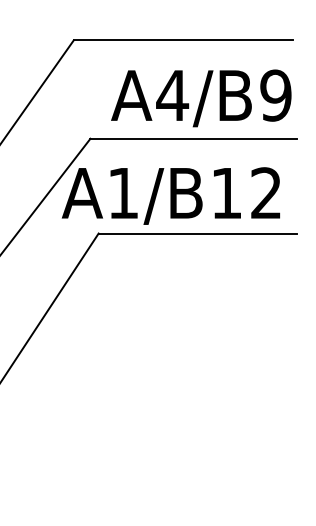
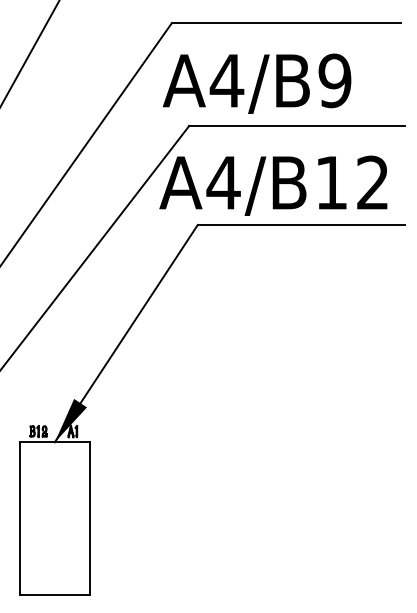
text: (200, 98) -> (256, 83), moved
text: (123, 192) -> (223, 182), A1/B12 -> A4/B12

